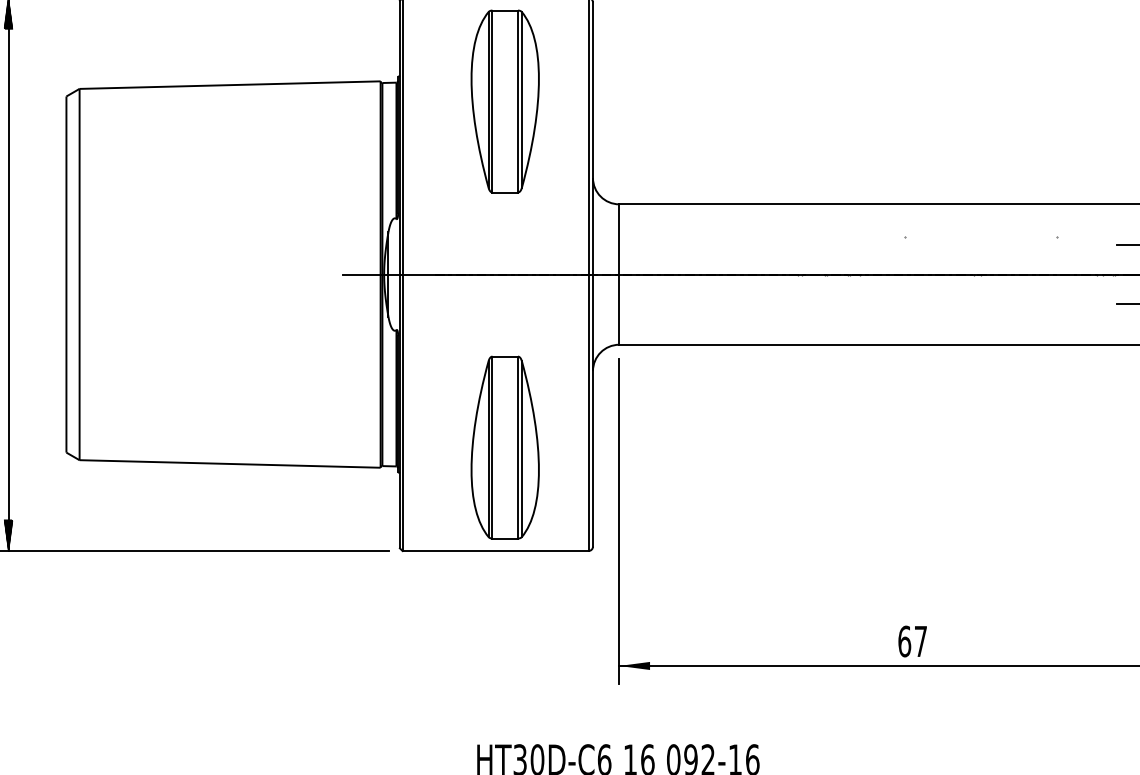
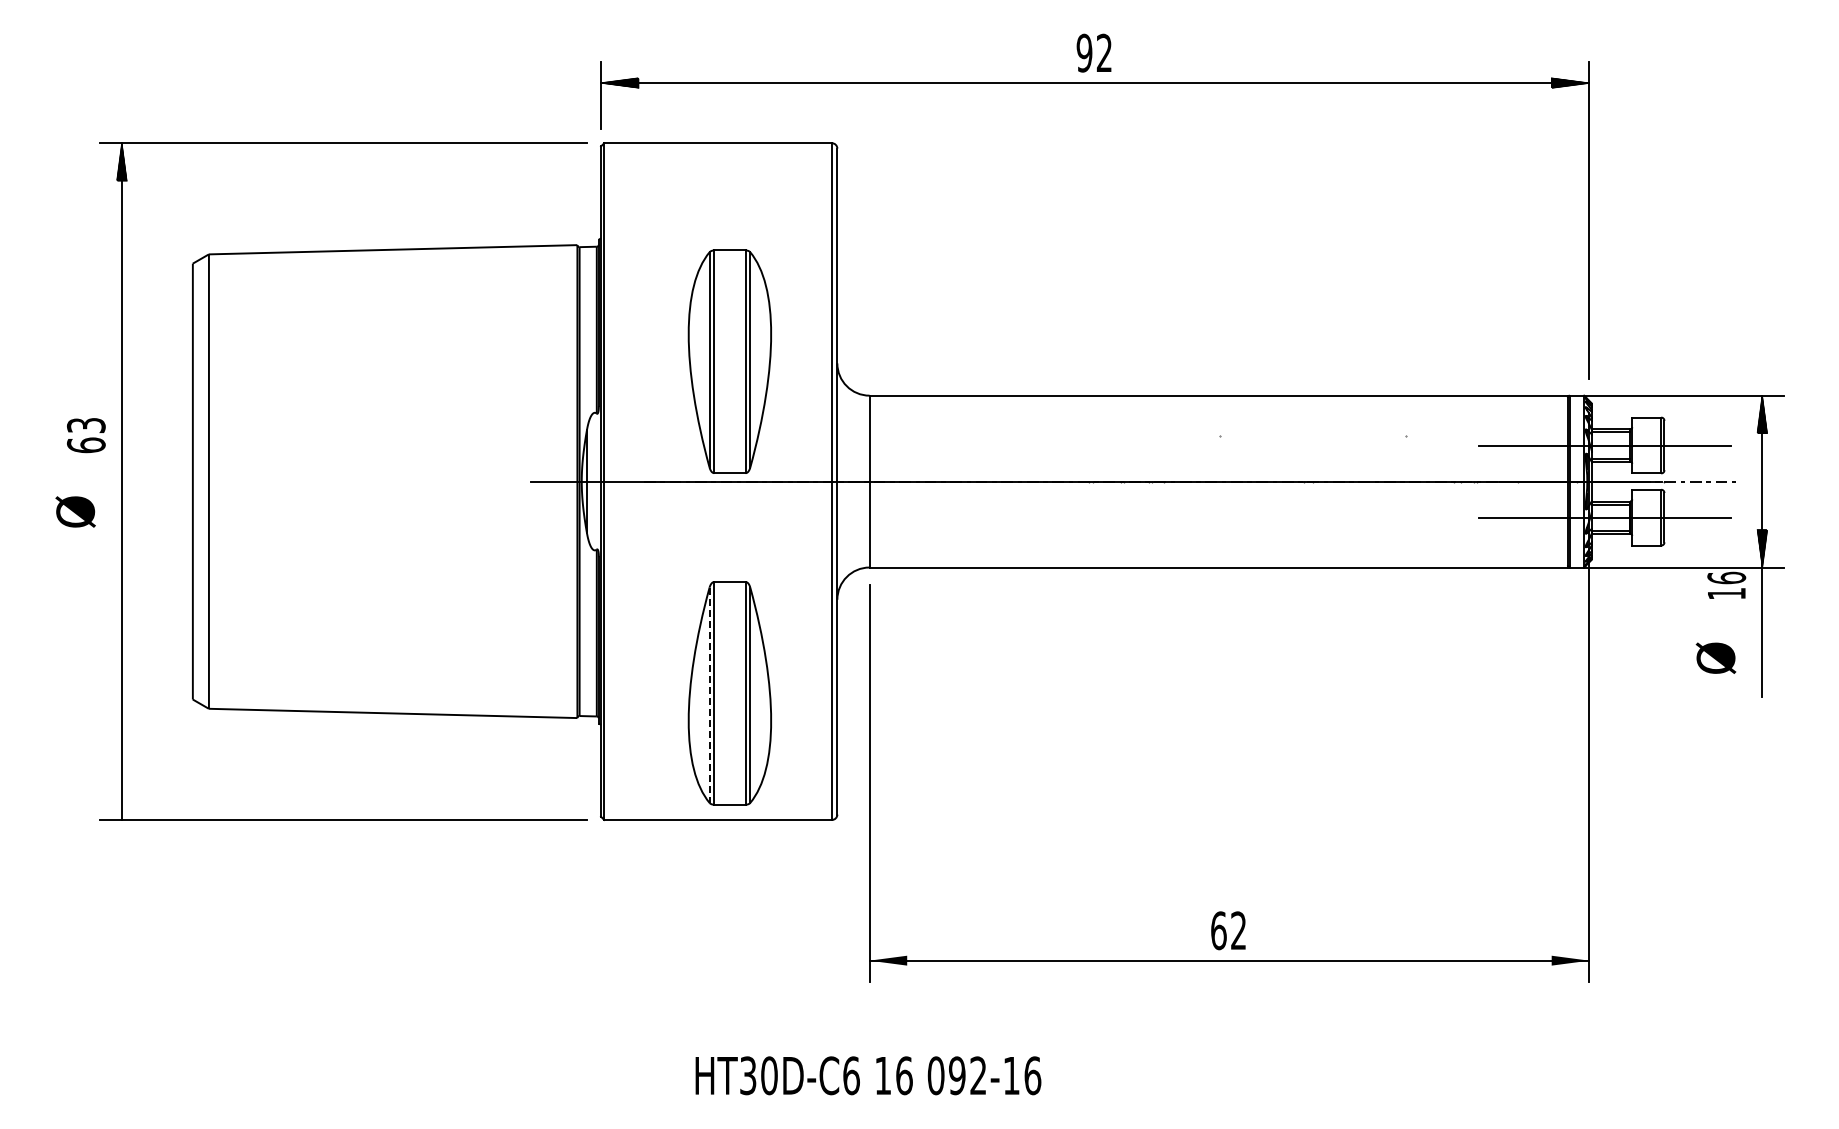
part: (504, 101) -> (729, 361), moved
line: (488, 449) -> (709, 695), solid -> dashed
hatch: (8, 535) -> (121, 800), removed
text: (920, 641) -> (1238, 930), 67 -> 62

